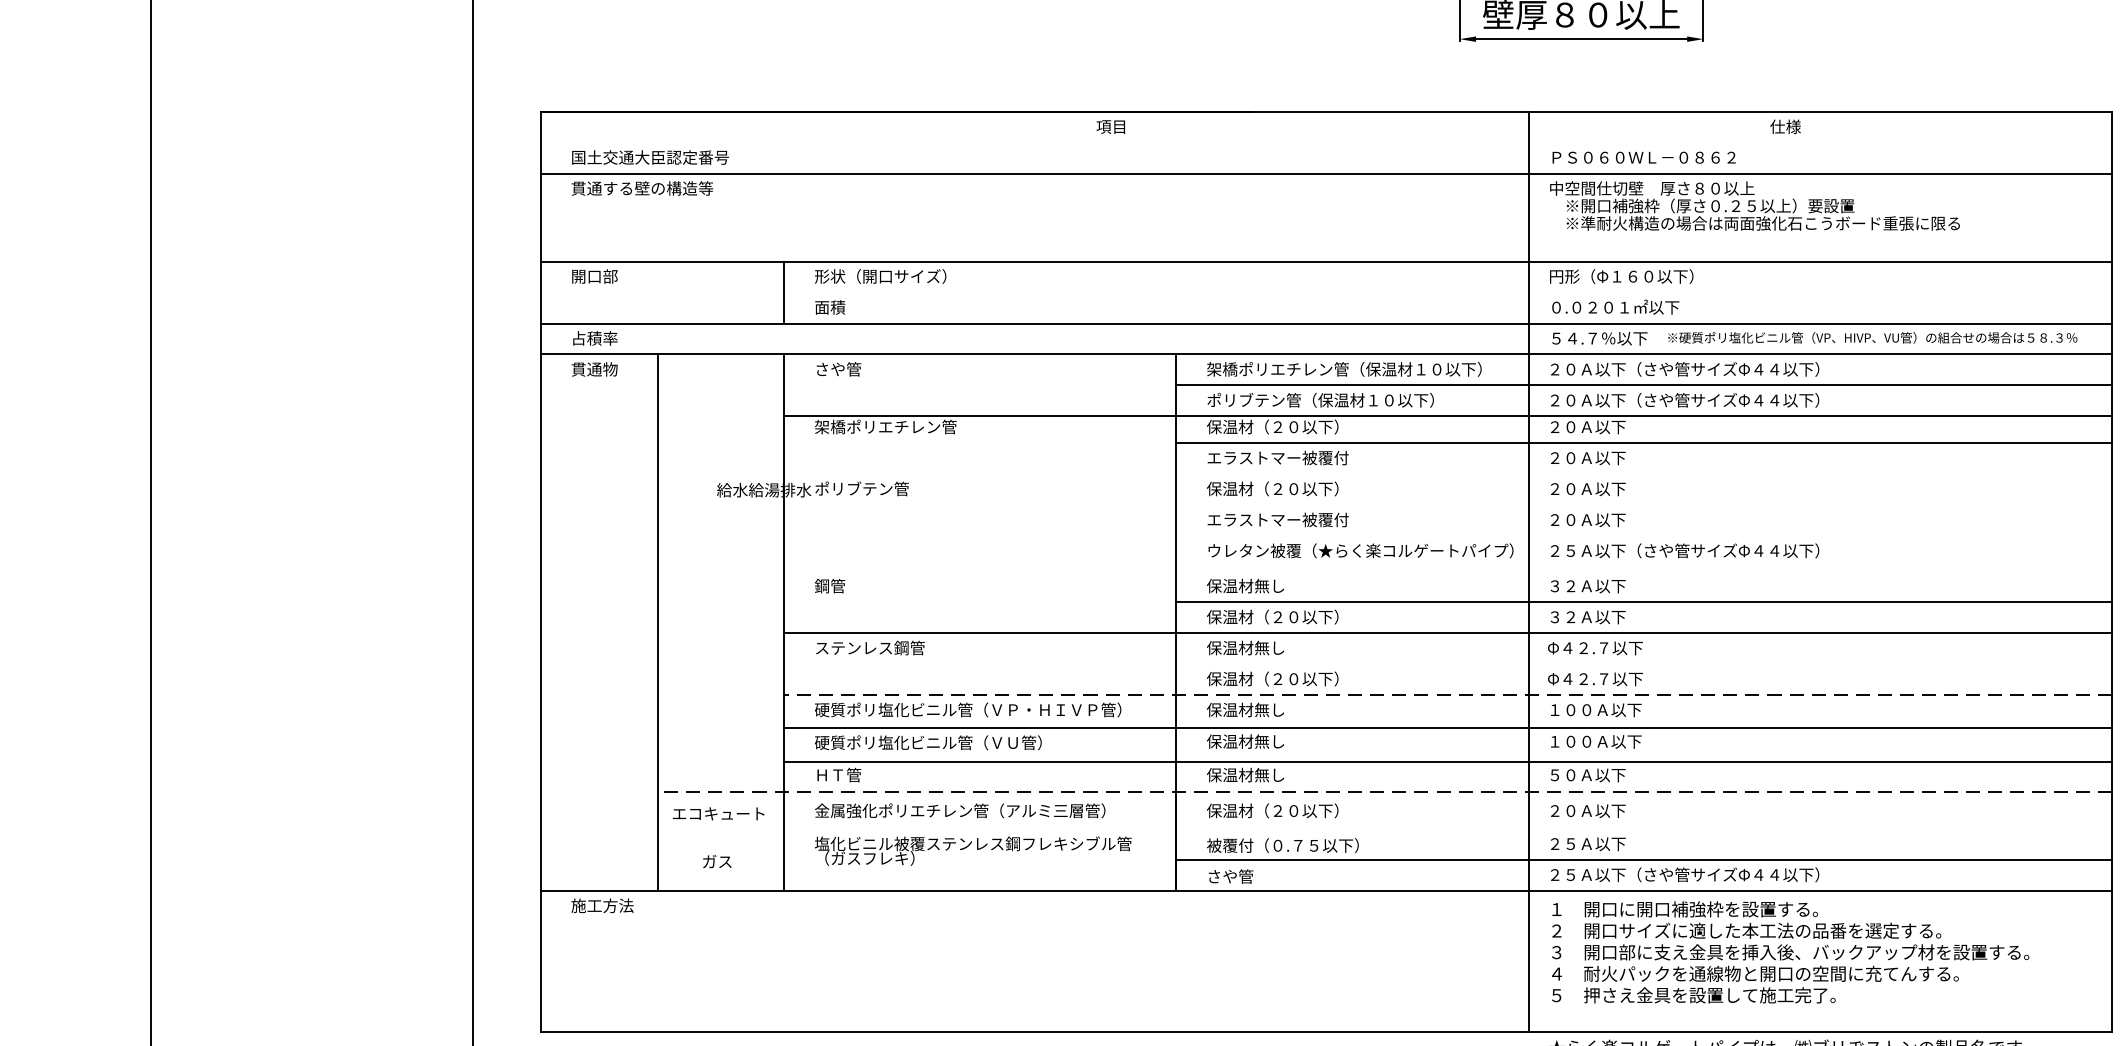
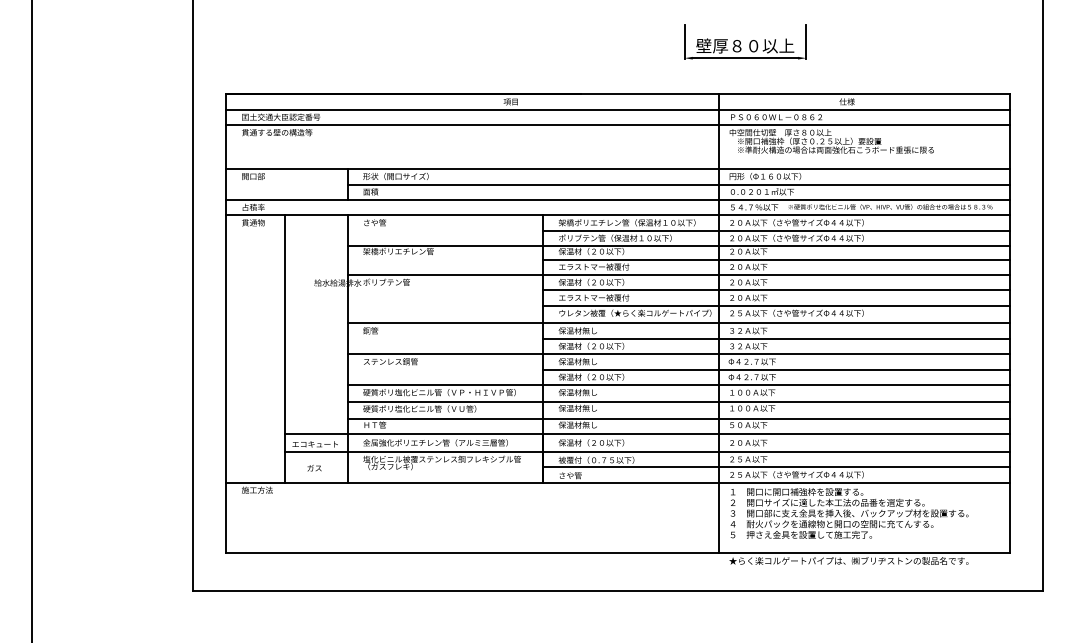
line: (1326, 142) -> (618, 109), added
line: (1447, 292) -> (678, 184), added
line: (1447, 473) -> (678, 274), added
line: (1643, 505) -> (776, 290), added
line: (1643, 535) -> (776, 305), added
line: (1447, 571) -> (678, 323), added
line: (1643, 663) -> (776, 369), added
line: (1447, 695) -> (678, 385), dashed -> solid
line: (1385, 792) -> (647, 433), dashed -> solid
line: (1385, 828) -> (647, 451), added

